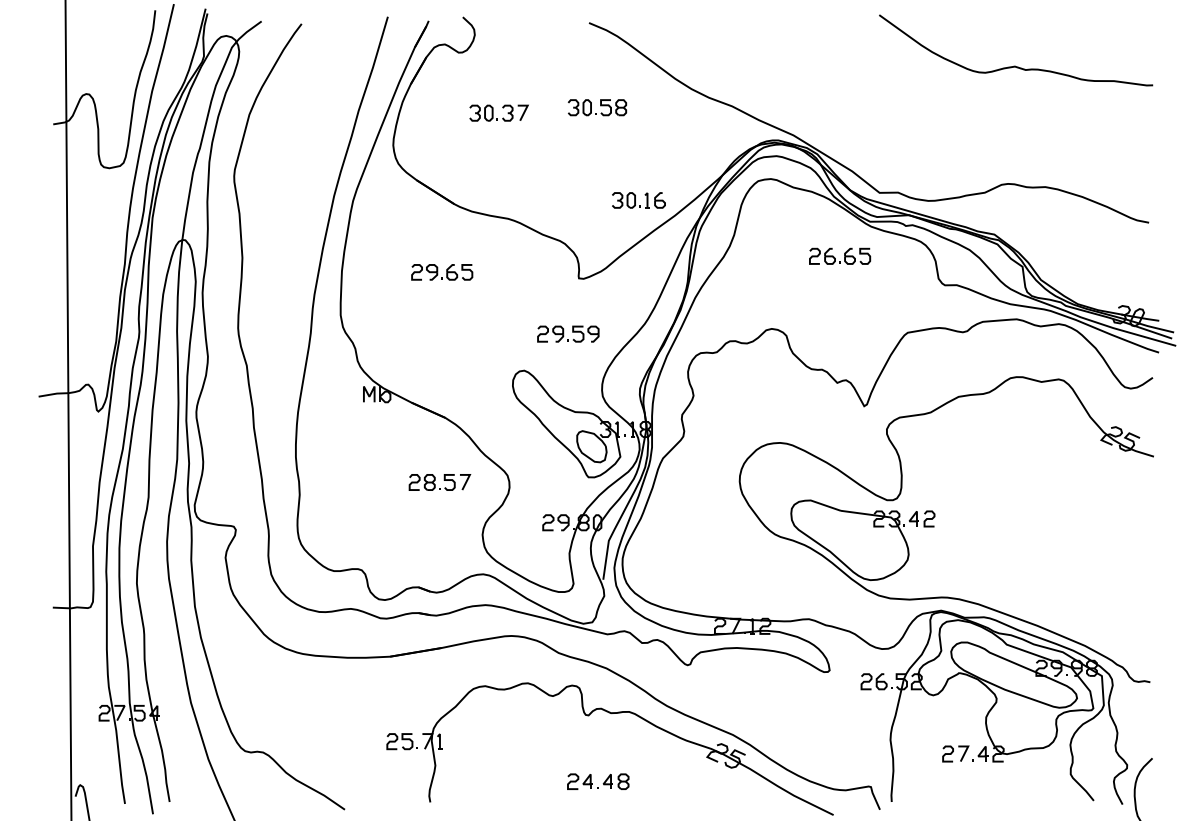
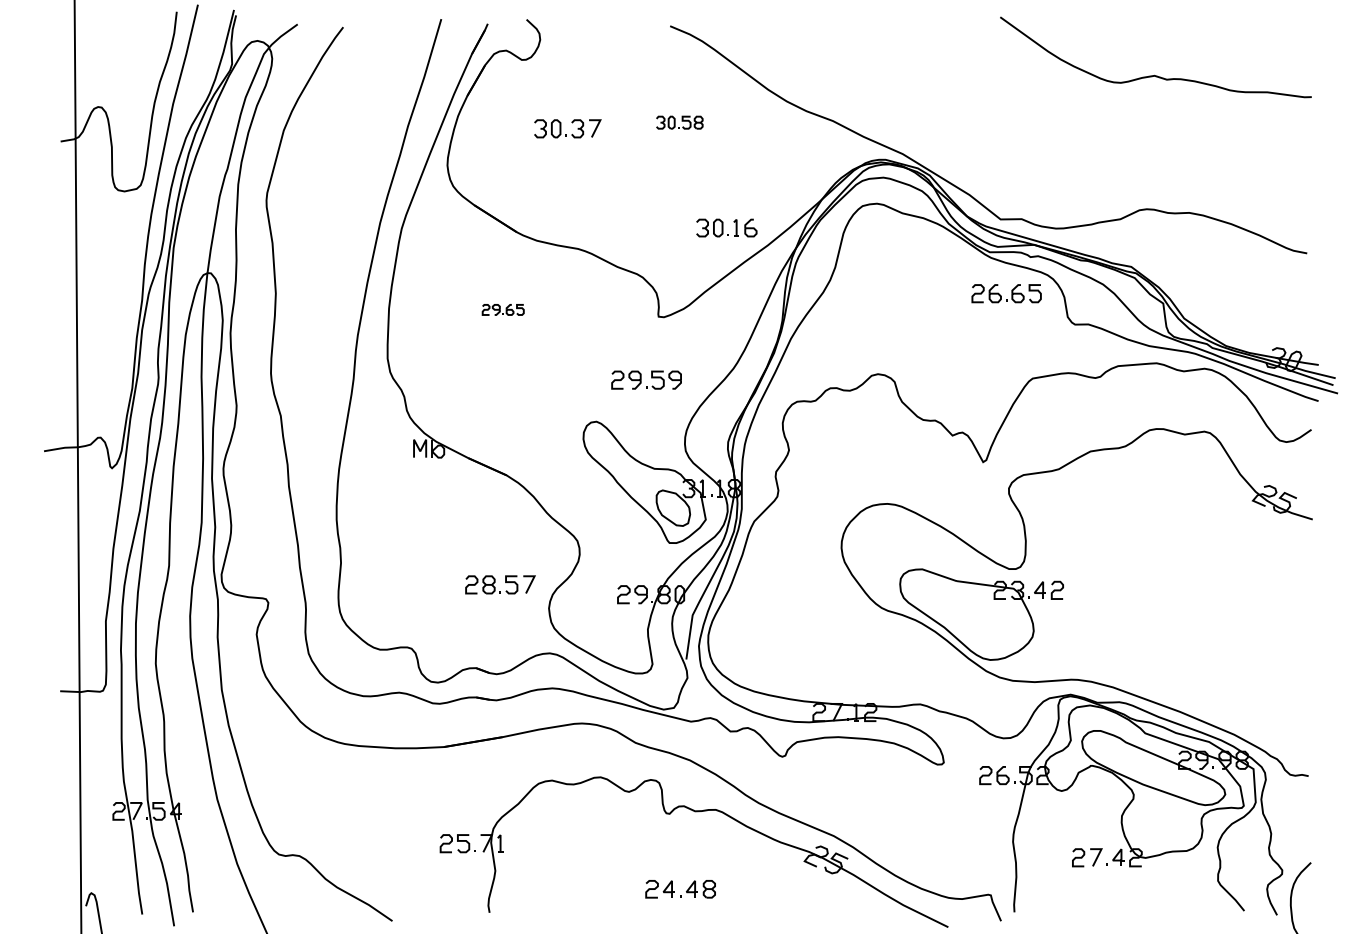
part: (597, 107) -> (679, 122), size x0.7
part: (839, 256) -> (1006, 293), moved
part: (442, 272) -> (503, 309), size x0.6
part: (439, 482) -> (500, 584), moved

